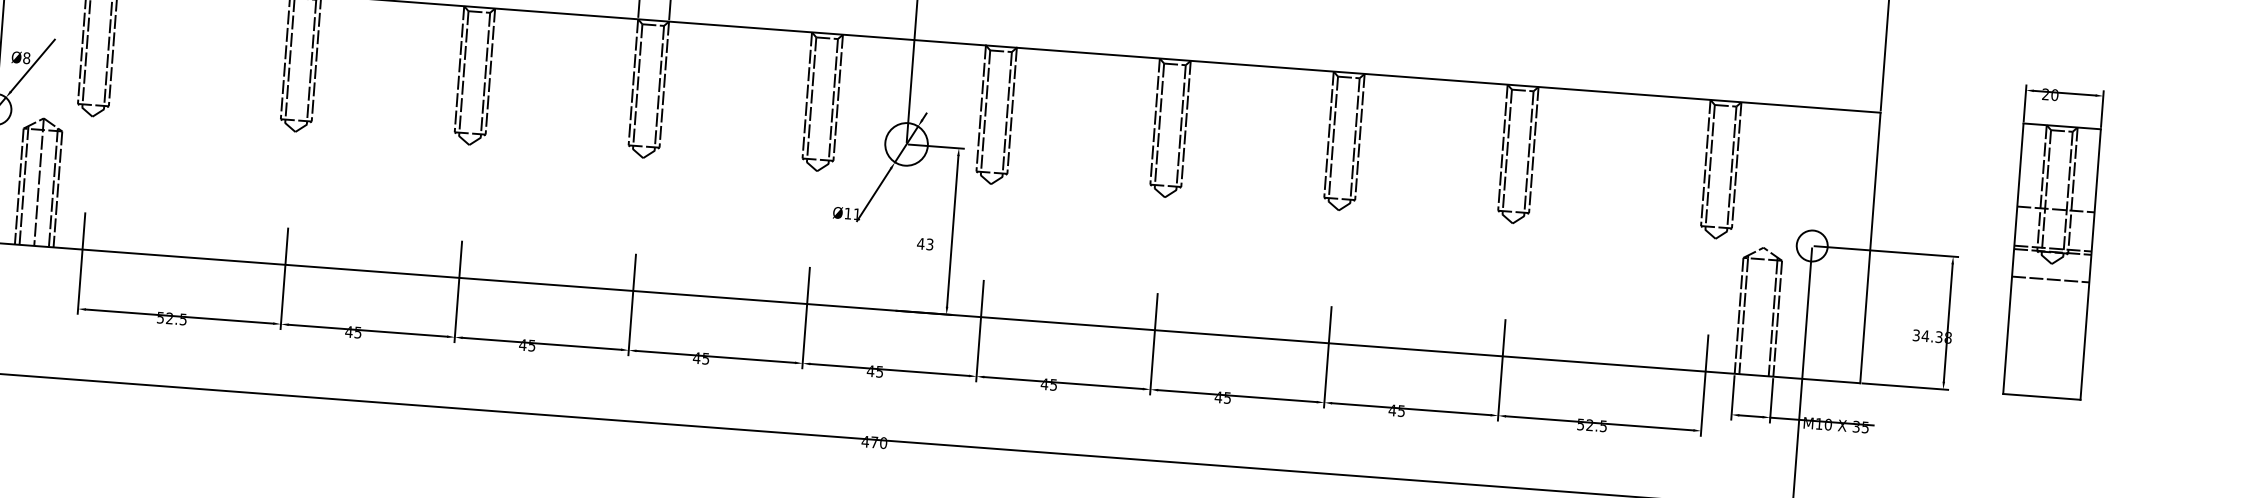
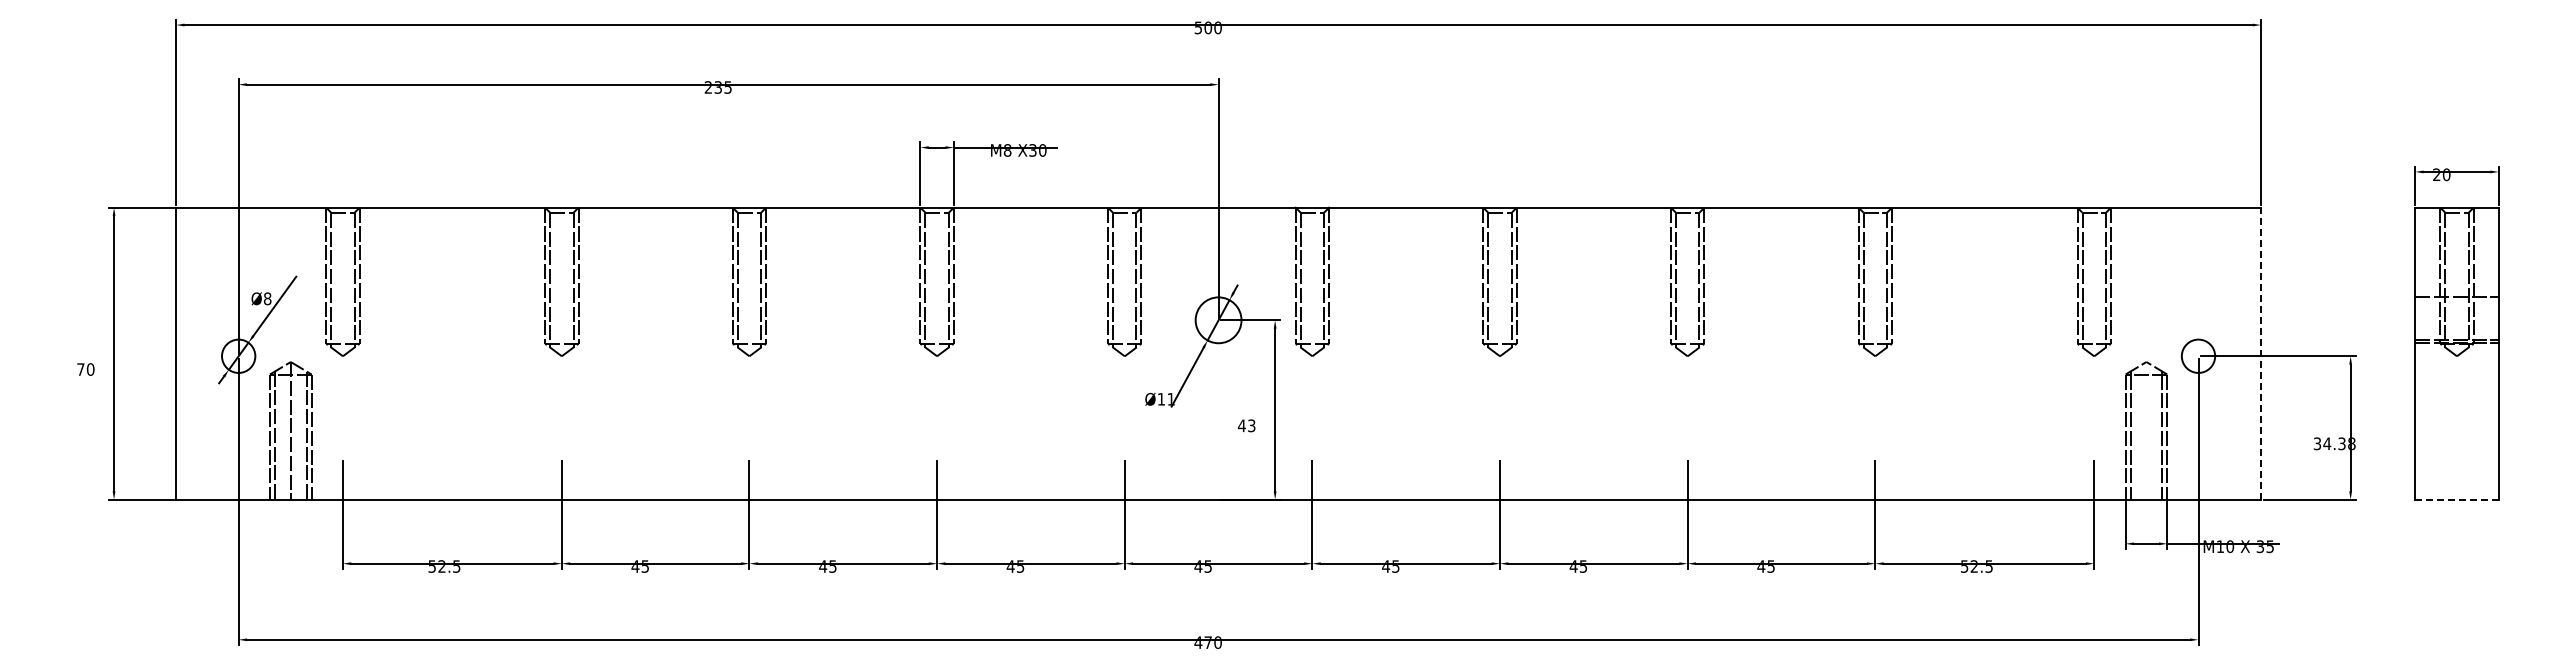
line: (1870, 247) -> (2261, 353), solid -> dashed
line: (2050, 279) -> (2456, 372), removed
line: (2042, 396) -> (2457, 499), solid -> dashed

